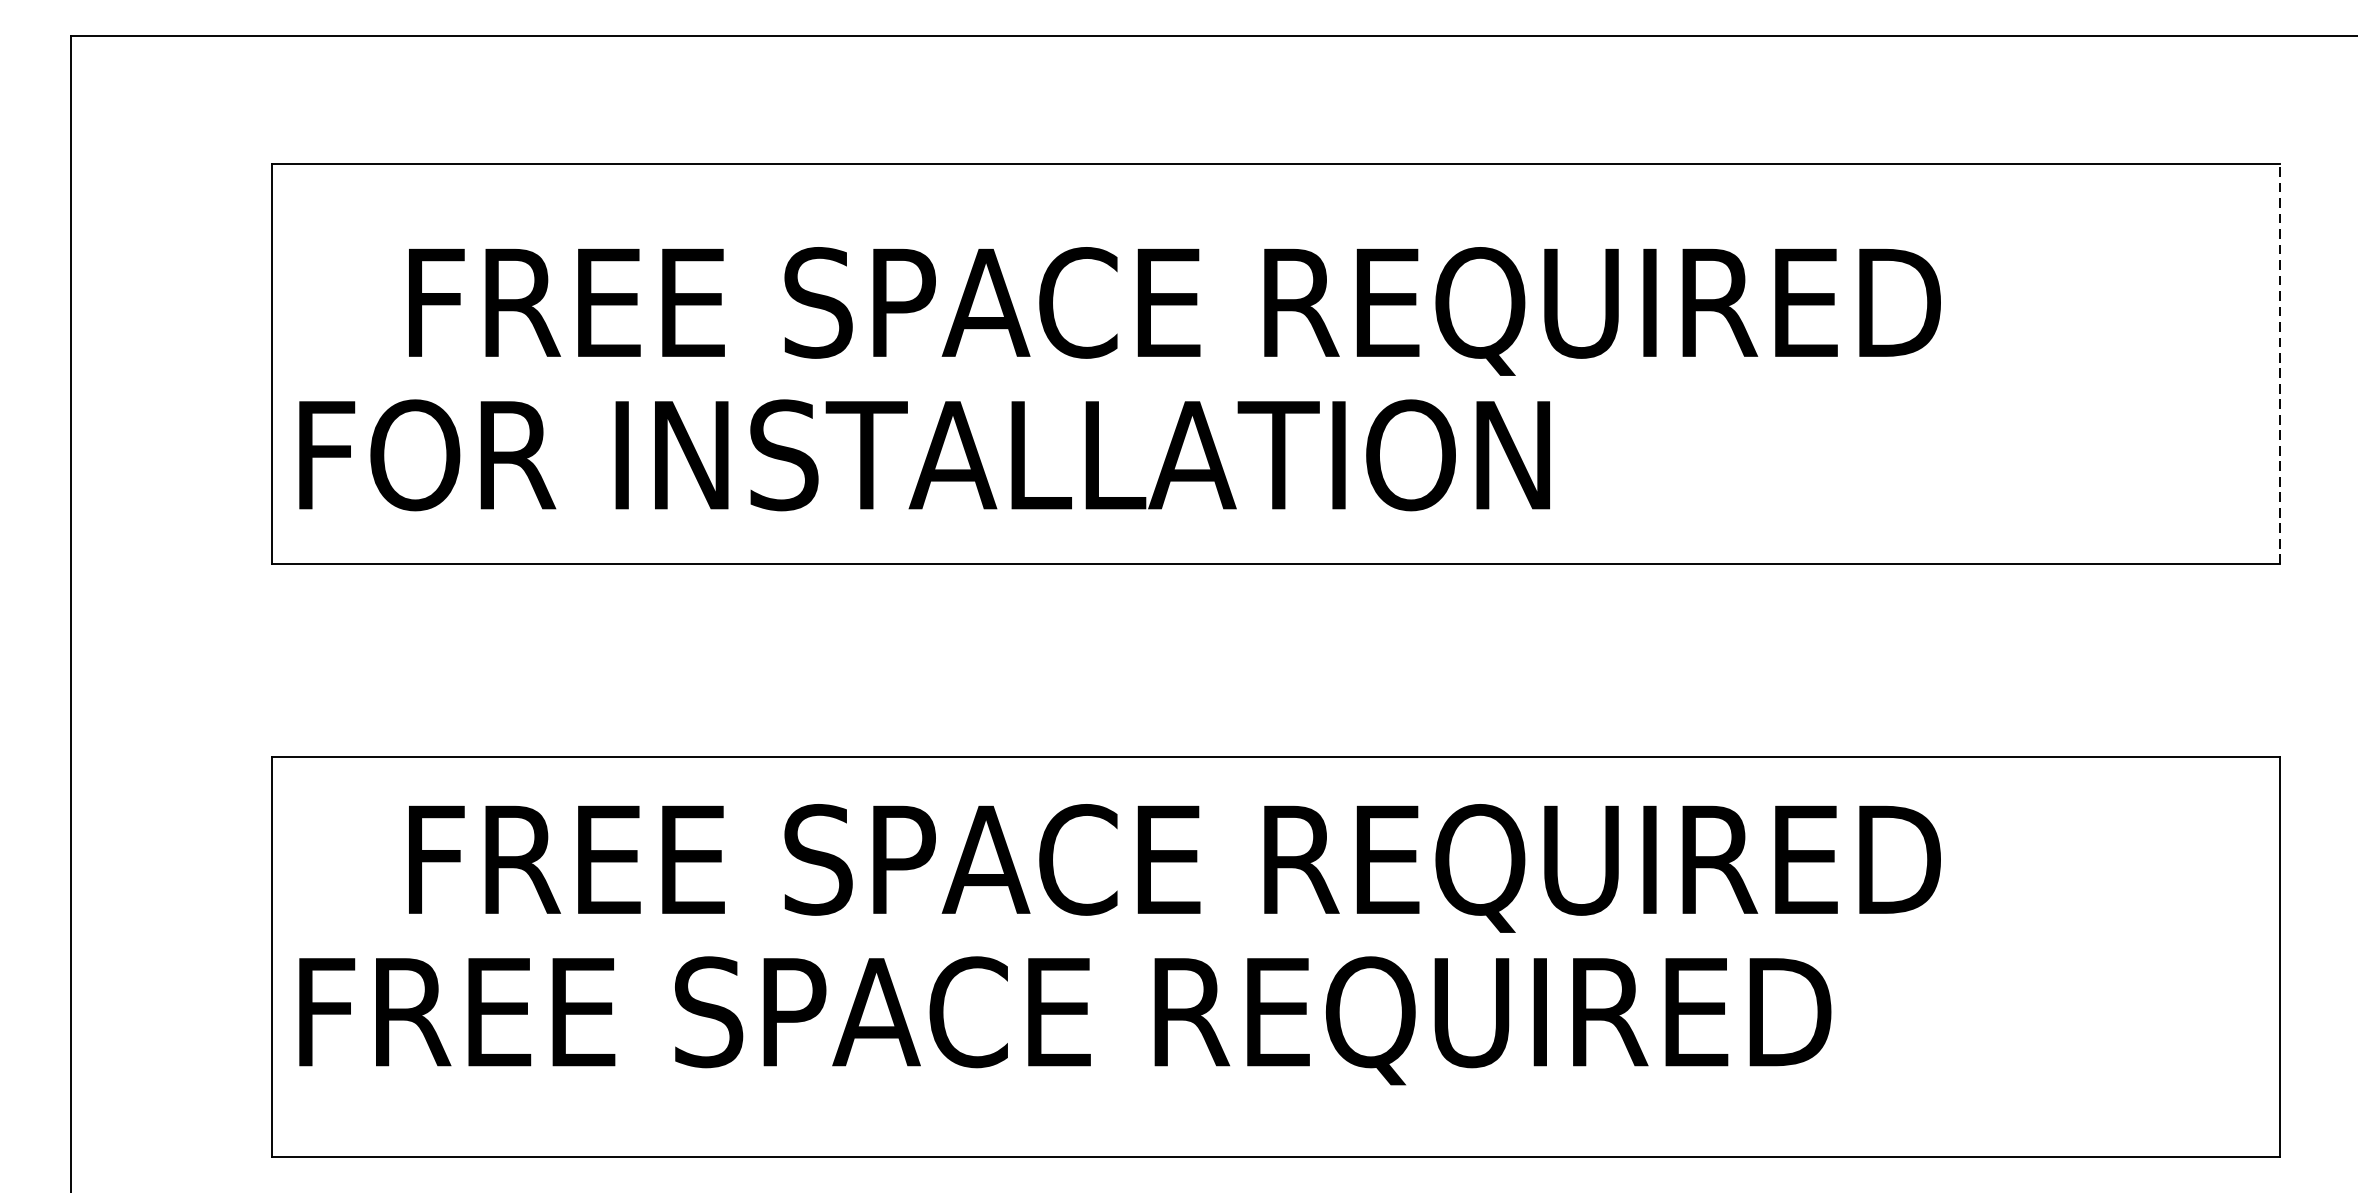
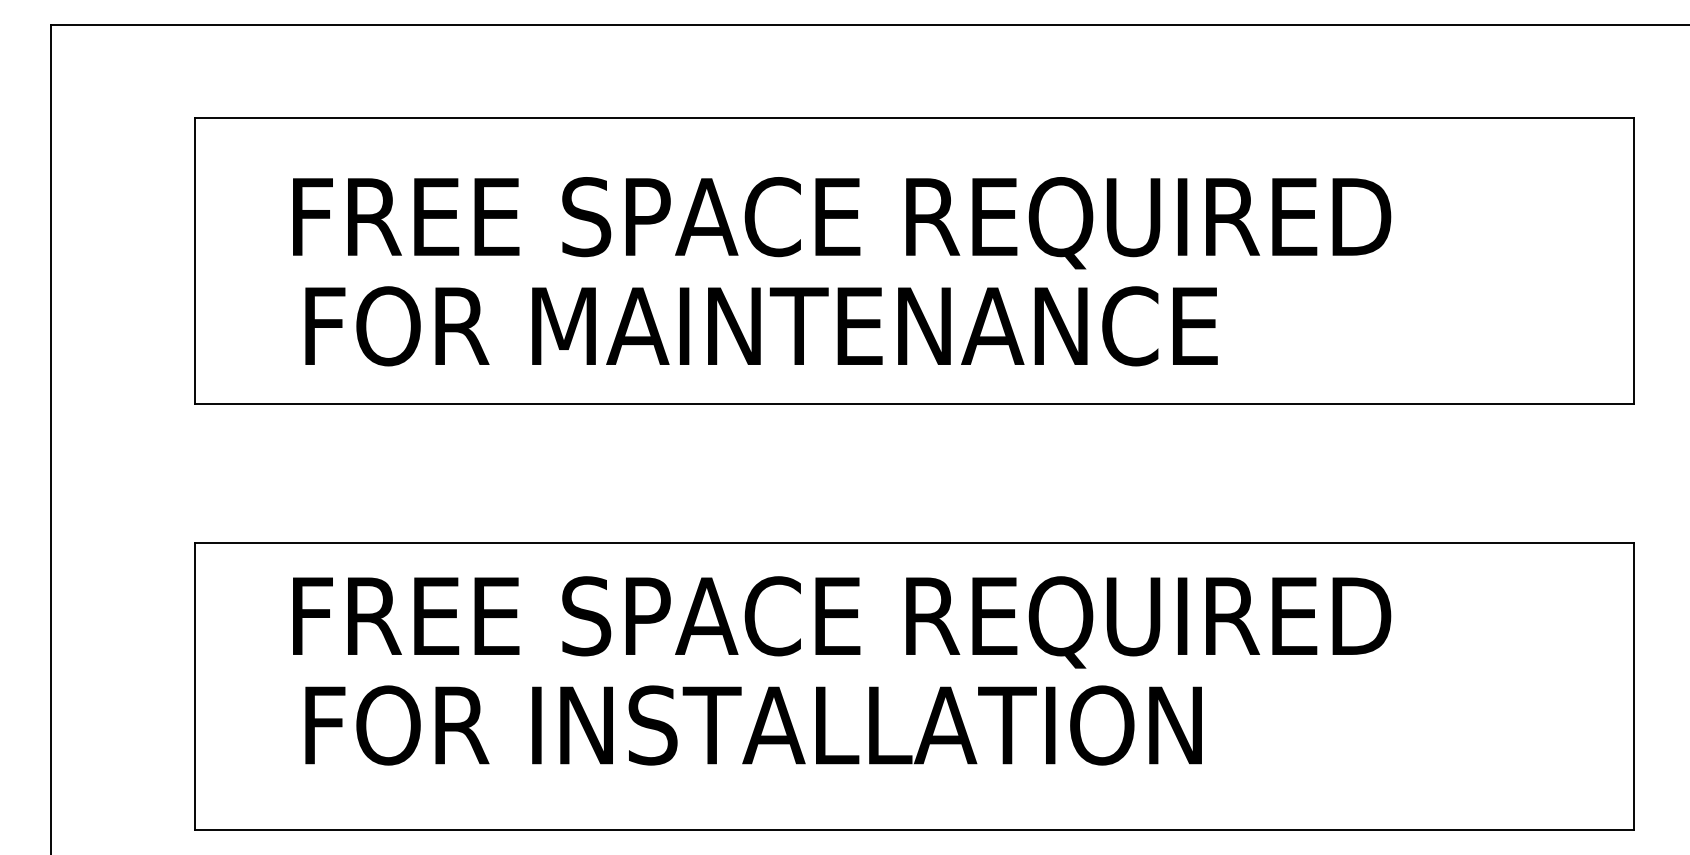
line: (2279, 363) -> (1633, 260), dashed -> solid
text: (998, 455) -> (715, 326), FOR INSTALLATION -> FOR MAINTENANCE
text: (1065, 1020) -> (763, 731), FREE SPACE REQUIRED -> FOR INSTALLATION

